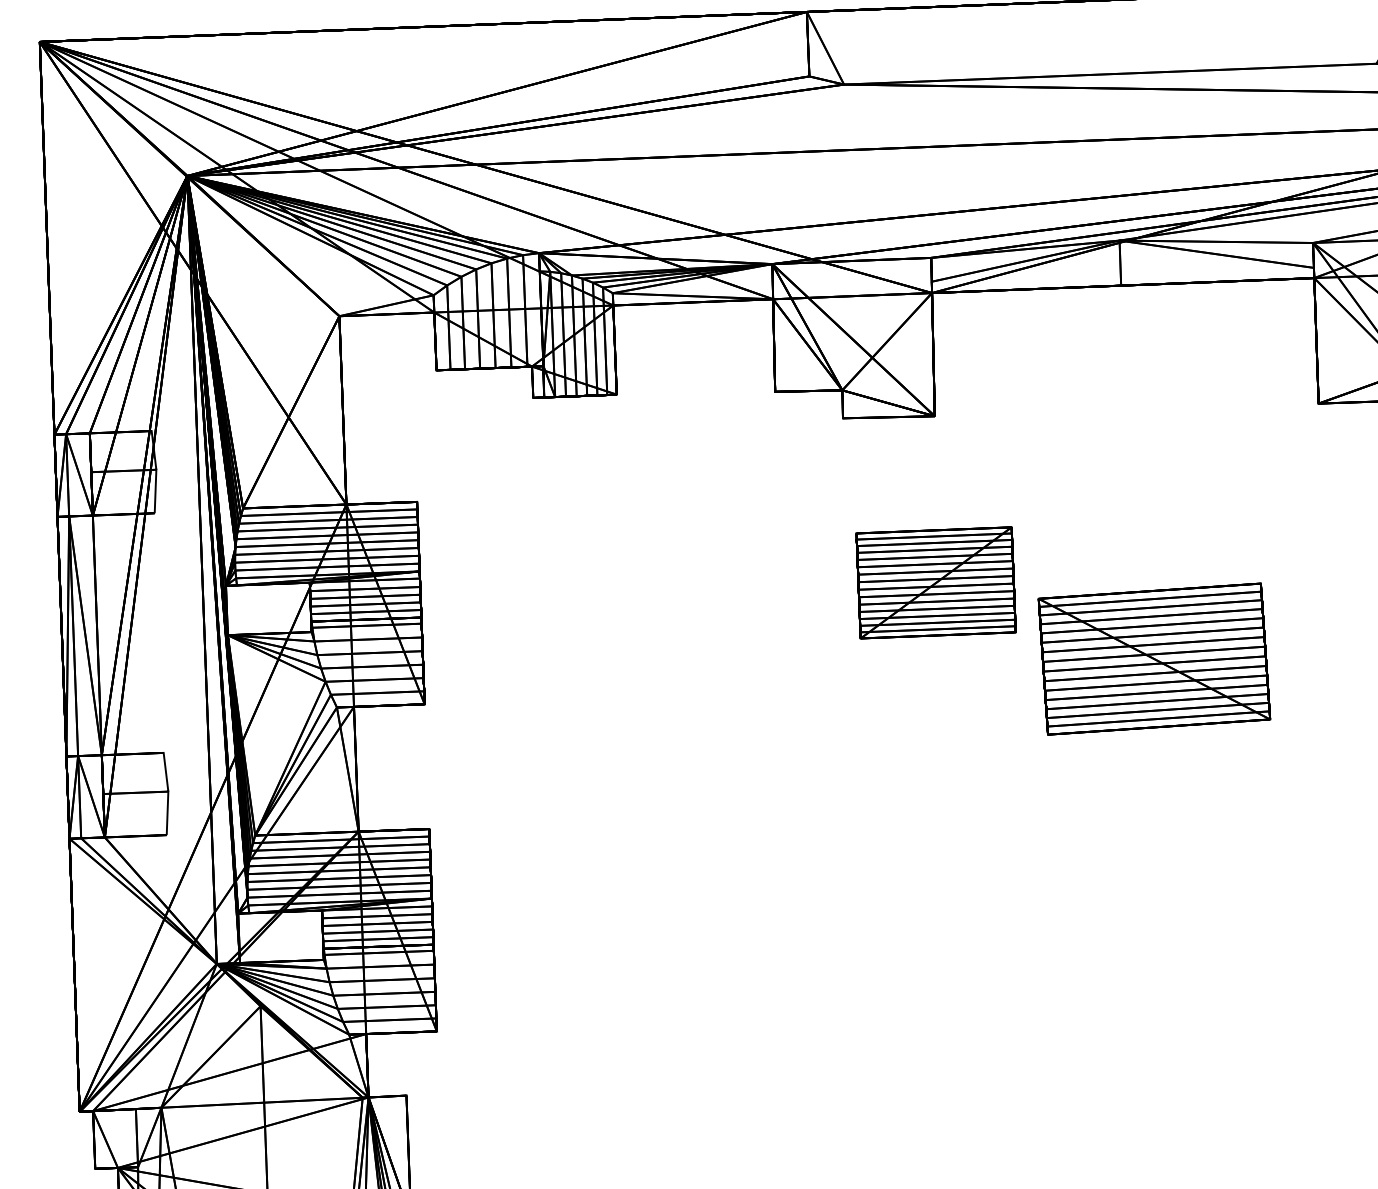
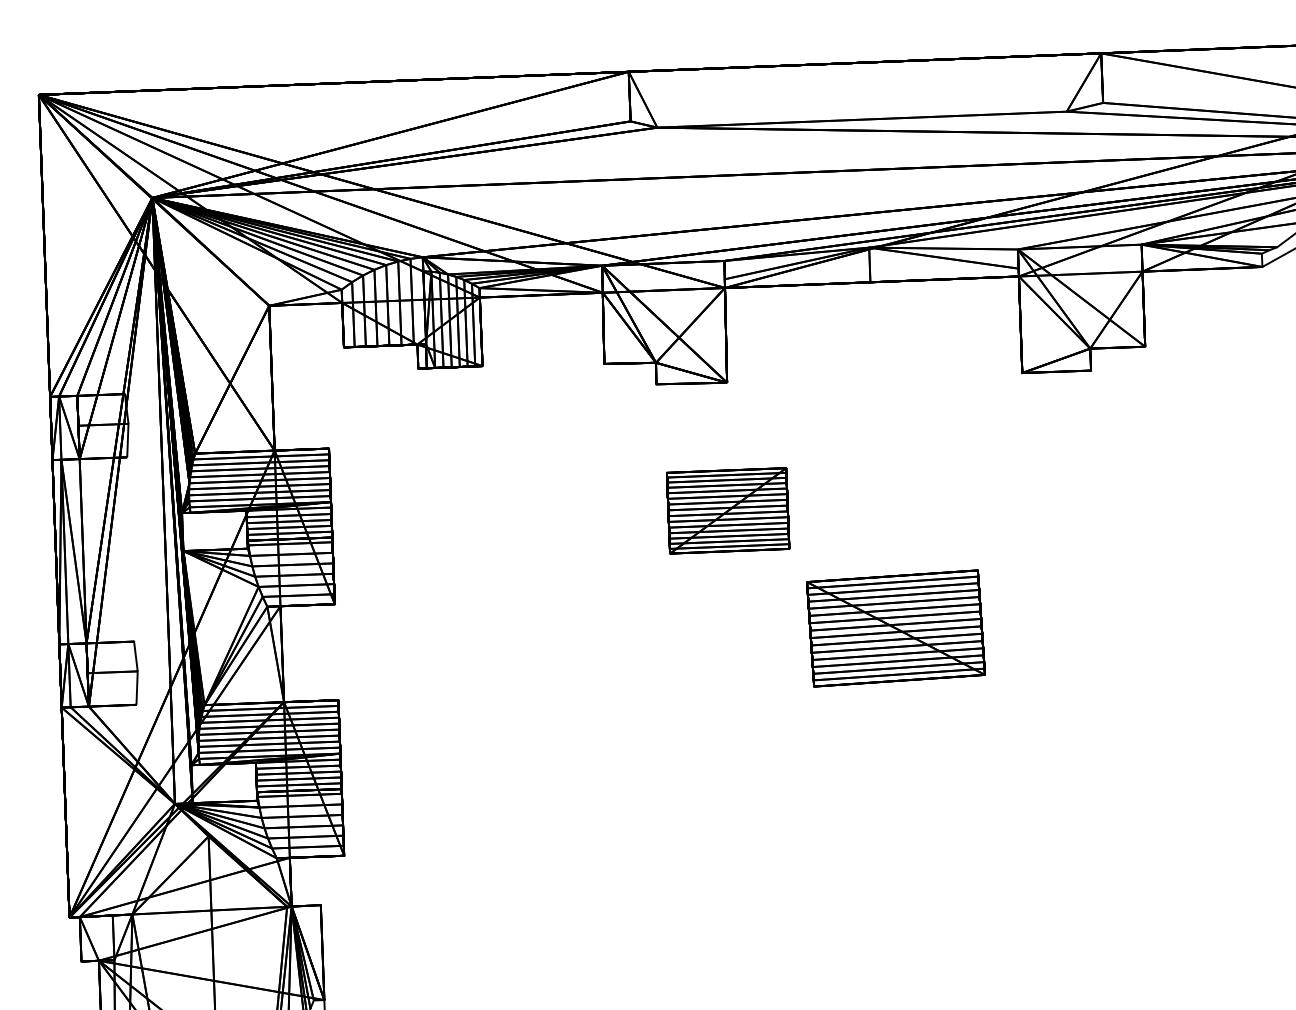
part: (1153, 659) -> (895, 628), moved

